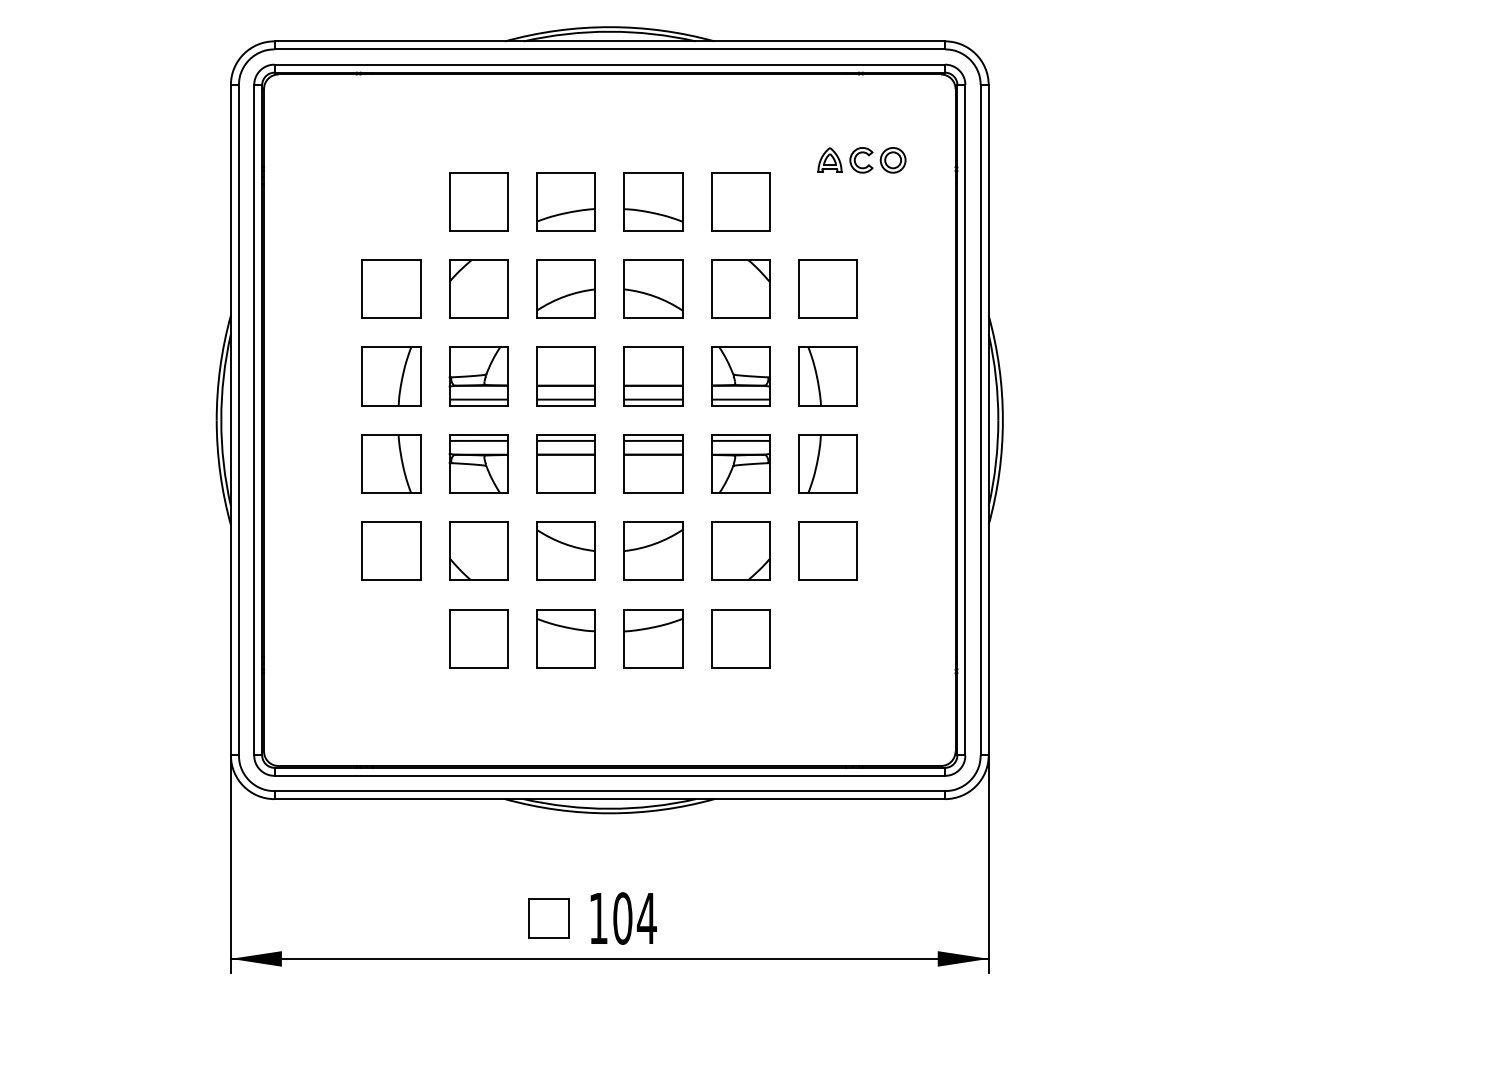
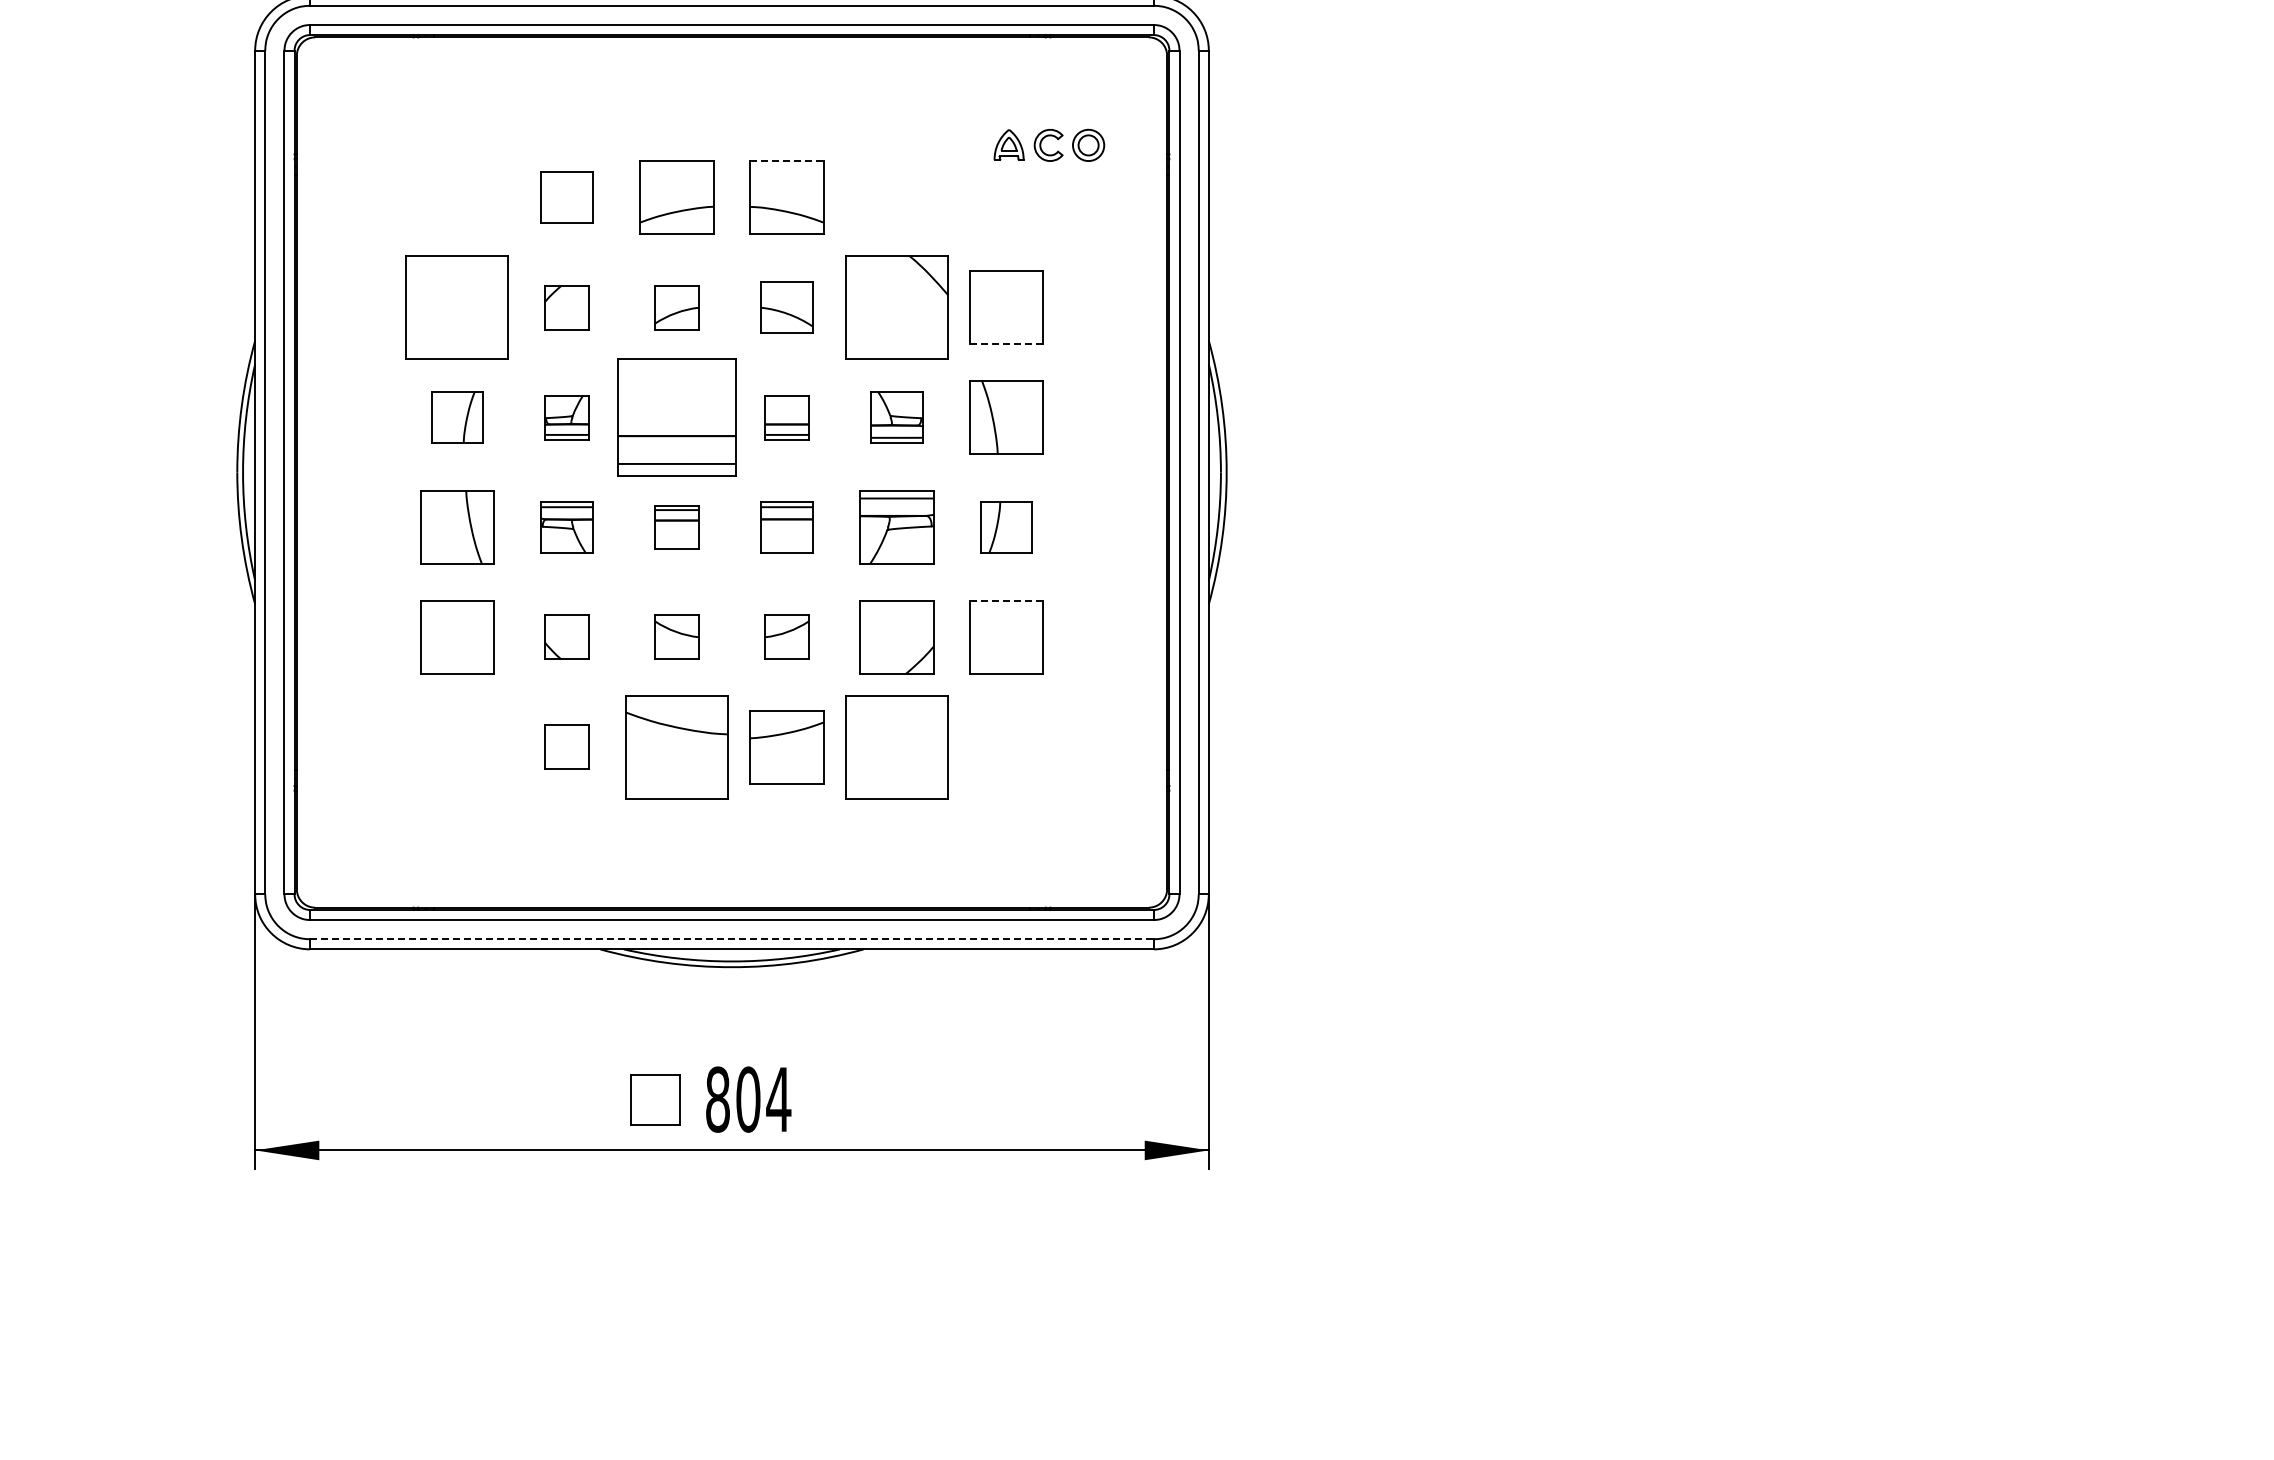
line: (653, 173) -> (786, 161), solid -> dashed
part: (478, 201) -> (566, 197), size x0.7
part: (740, 201) -> (896, 197), removed
part: (391, 289) -> (457, 307), size x1.4
part: (478, 289) -> (566, 307), size x0.6
part: (565, 289) -> (676, 307), size x0.6
part: (653, 289) -> (786, 307), size x0.7
part: (740, 289) -> (896, 307), size x1.4
line: (827, 318) -> (1006, 344), solid -> dashed
part: (391, 376) -> (457, 417), size x0.7
part: (478, 376) -> (566, 417), size x0.6
part: (565, 376) -> (676, 417), size x1.6
part: (653, 376) -> (786, 417), size x0.6
part: (740, 376) -> (896, 417), size x0.7
part: (478, 463) -> (566, 527), size x0.7
part: (565, 463) -> (676, 527), size x0.6
part: (653, 463) -> (786, 527), size x0.7
part: (827, 463) -> (1006, 527), size x0.7
line: (827, 521) -> (1006, 600), solid -> dashed
part: (478, 551) -> (566, 637), size x0.6
part: (565, 551) -> (676, 637), size x0.6
part: (653, 551) -> (786, 637), size x0.6
part: (478, 638) -> (566, 747), size x0.6
part: (565, 638) -> (676, 747), size x1.4
part: (740, 638) -> (896, 747), size x1.4
line: (610, 791) -> (732, 939), solid -> dashed
text: (598, 918) -> (717, 1099), 104 -> 804

